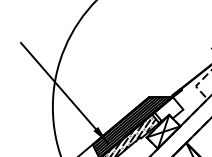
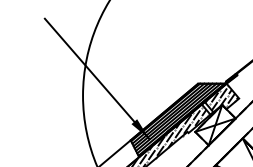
hatch: (168, 109) -> (221, 98), added

